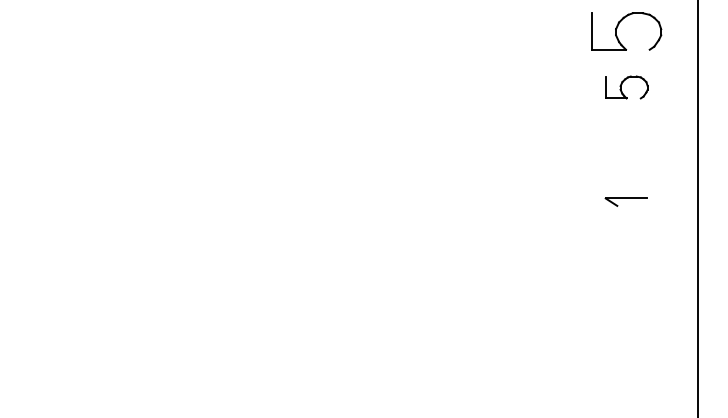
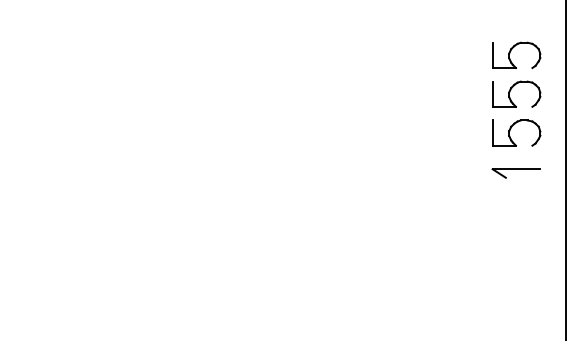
part: (626, 86) -> (516, 93), size x1.67
part: (618, 141) -> (510, 131), added
part: (625, 202) -> (515, 173), size x1.67

